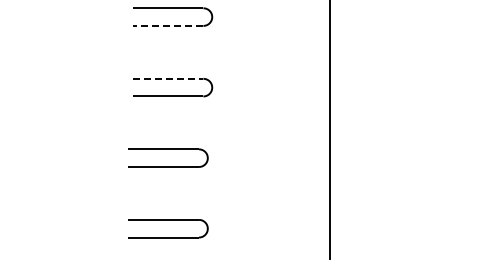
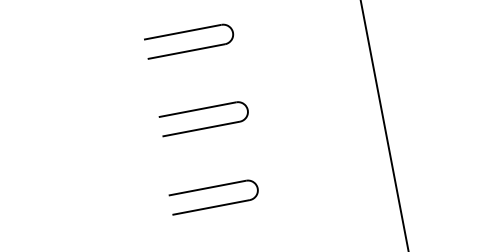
line: (167, 25) -> (185, 51), dashed -> solid
line: (168, 78) -> (197, 109), dashed -> solid

